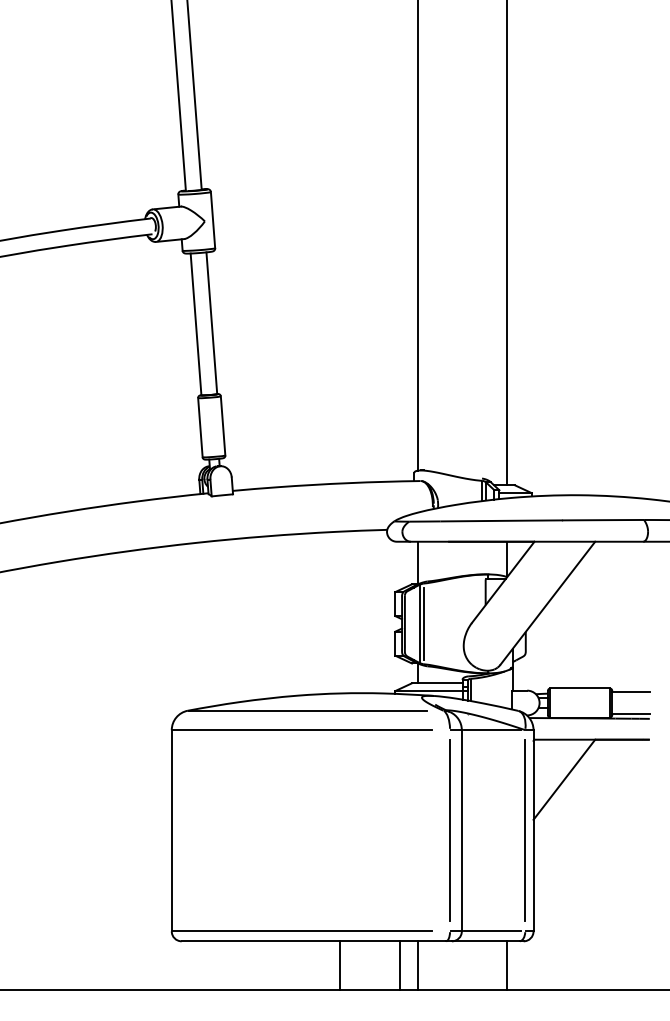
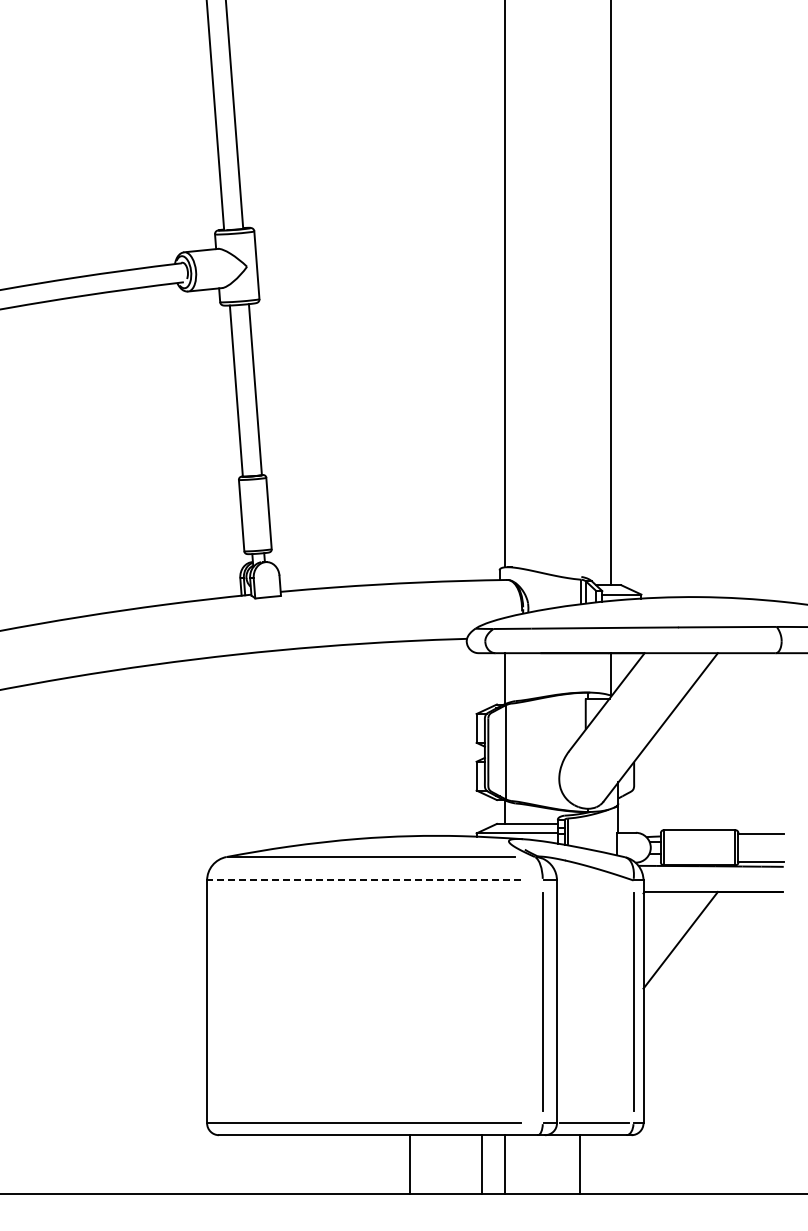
line: (424, 624) -> (511, 752), removed
line: (302, 730) -> (364, 880), solid -> dashed
line: (492, 730) -> (593, 880), removed
line: (506, 965) -> (579, 1164), moved

